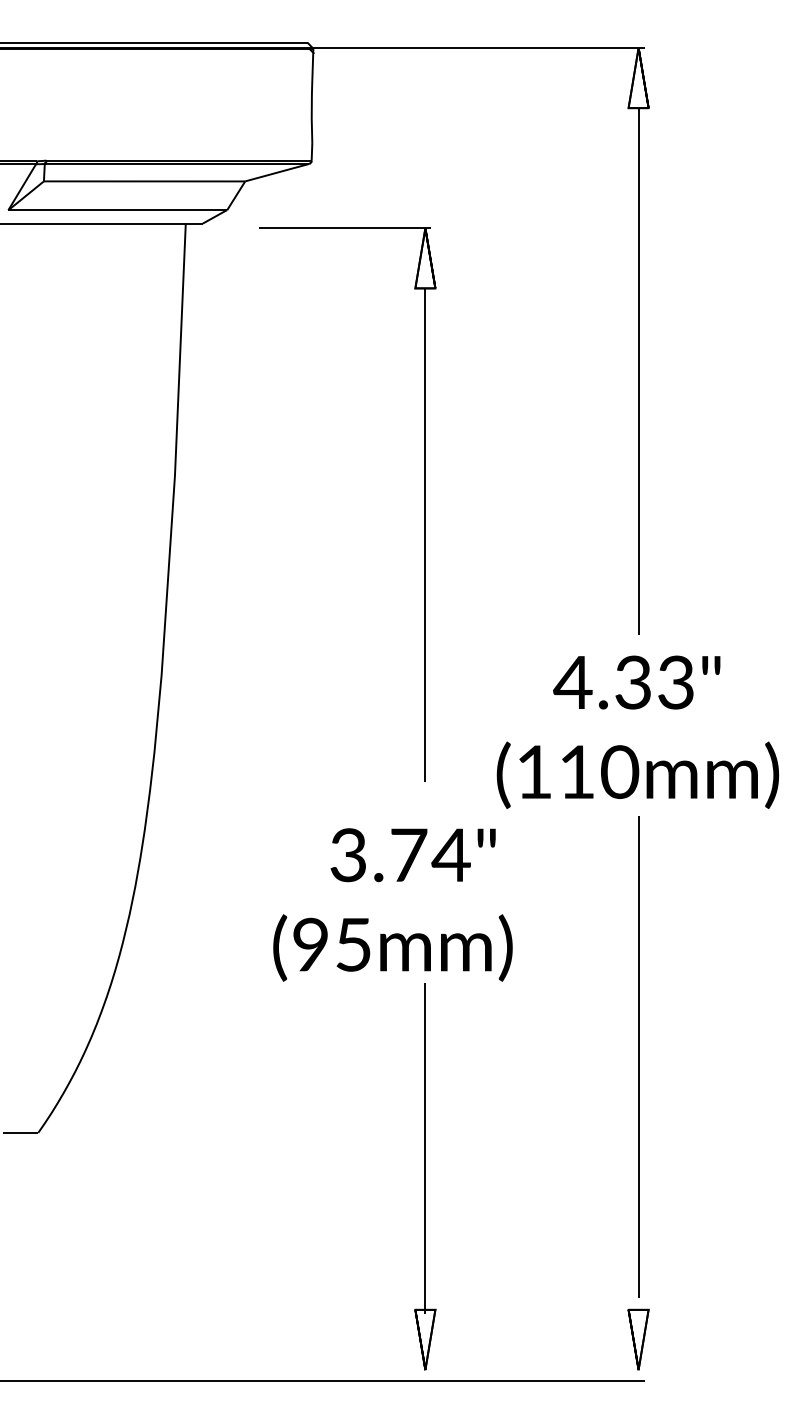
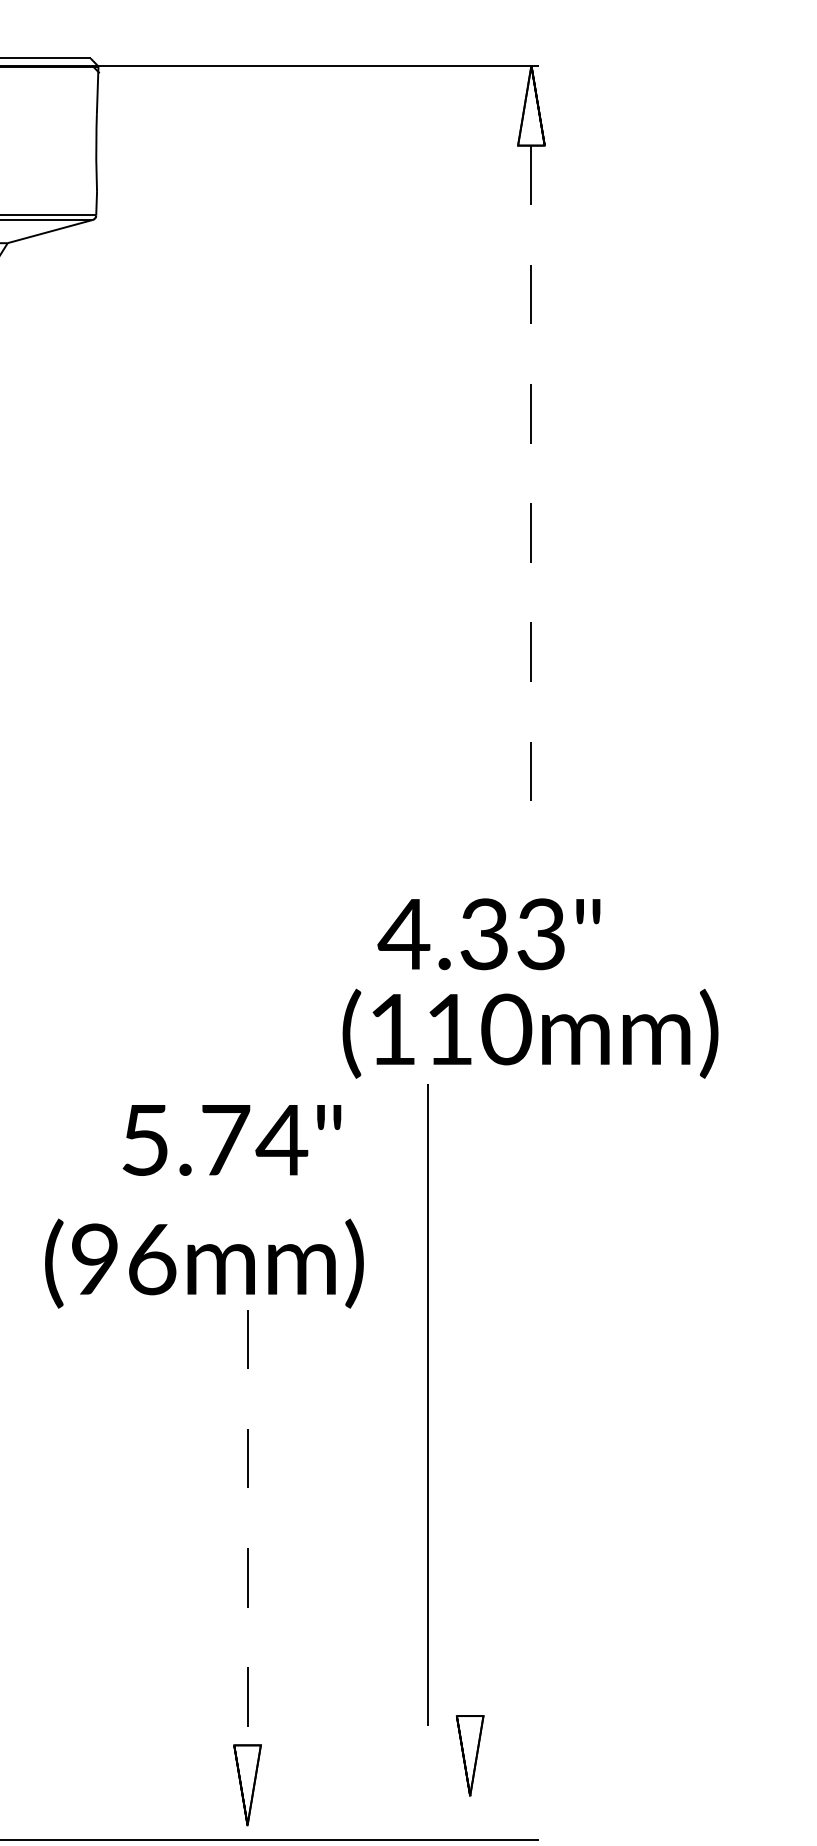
line: (638, 371) -> (531, 496), solid -> dashed
part: (424, 504) -> (246, 673), removed
text: (636, 682) -> (488, 934), moved
text: (347, 855) -> (143, 1140), 3.74" -> 5.74"
text: (353, 944) -> (151, 1258), (95mm) -> (96mm)
line: (638, 1056) -> (427, 1404), moved
line: (425, 1148) -> (247, 1530), solid -> dashed
part: (638, 1339) -> (470, 1755), moved

